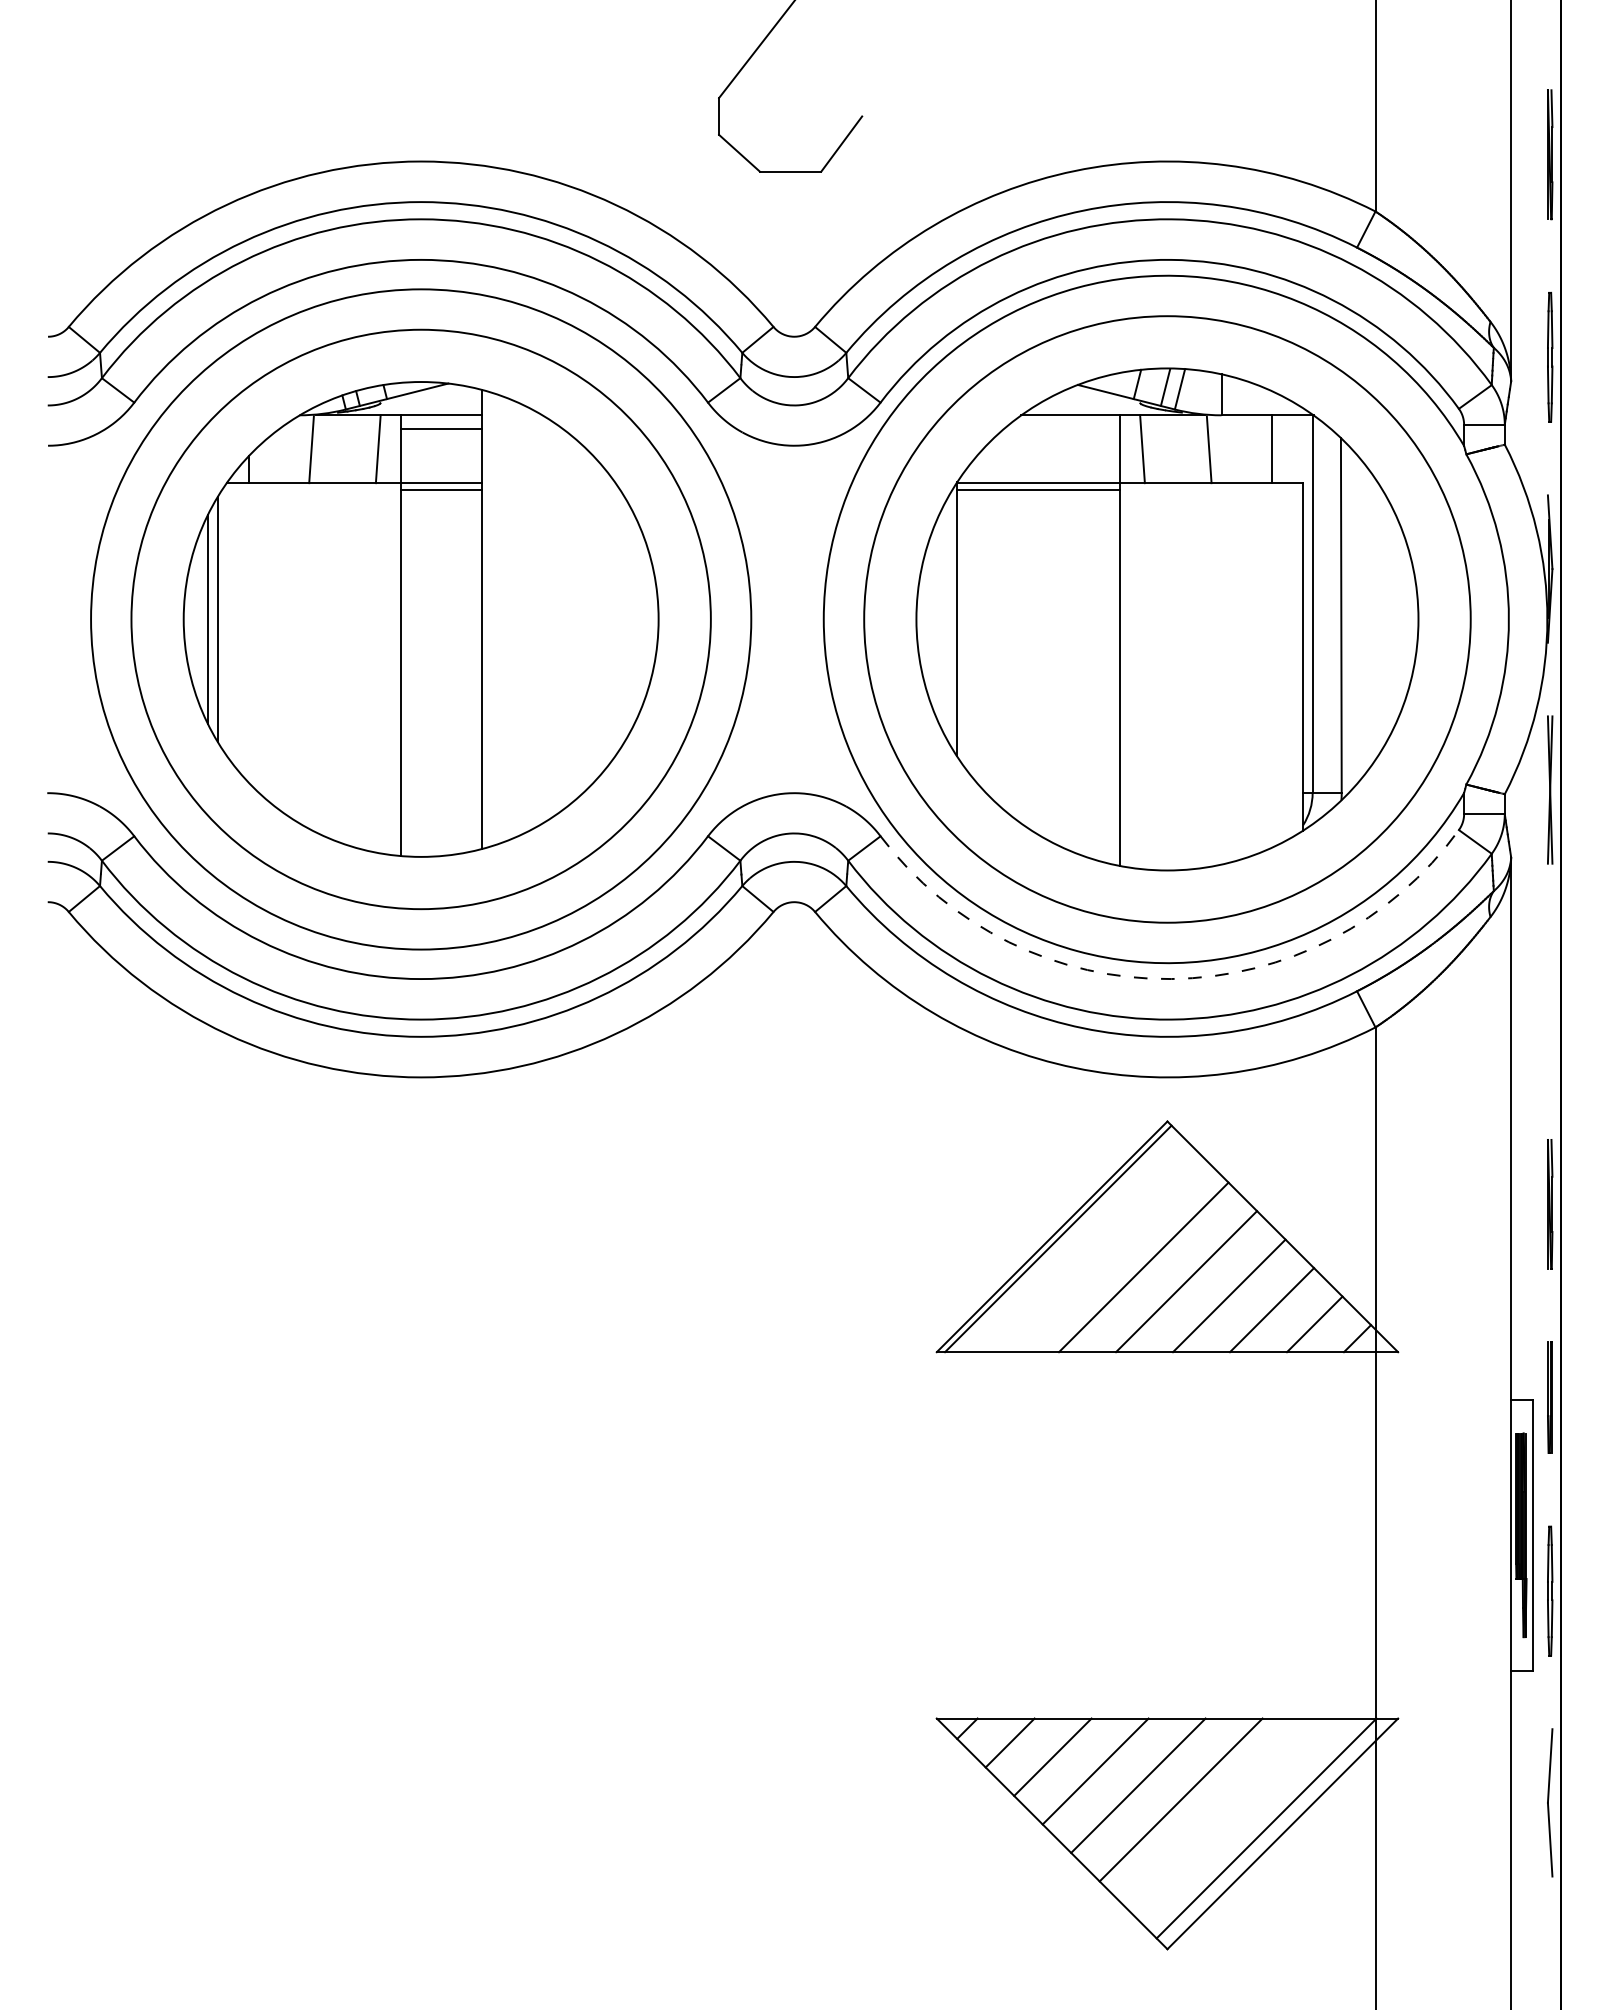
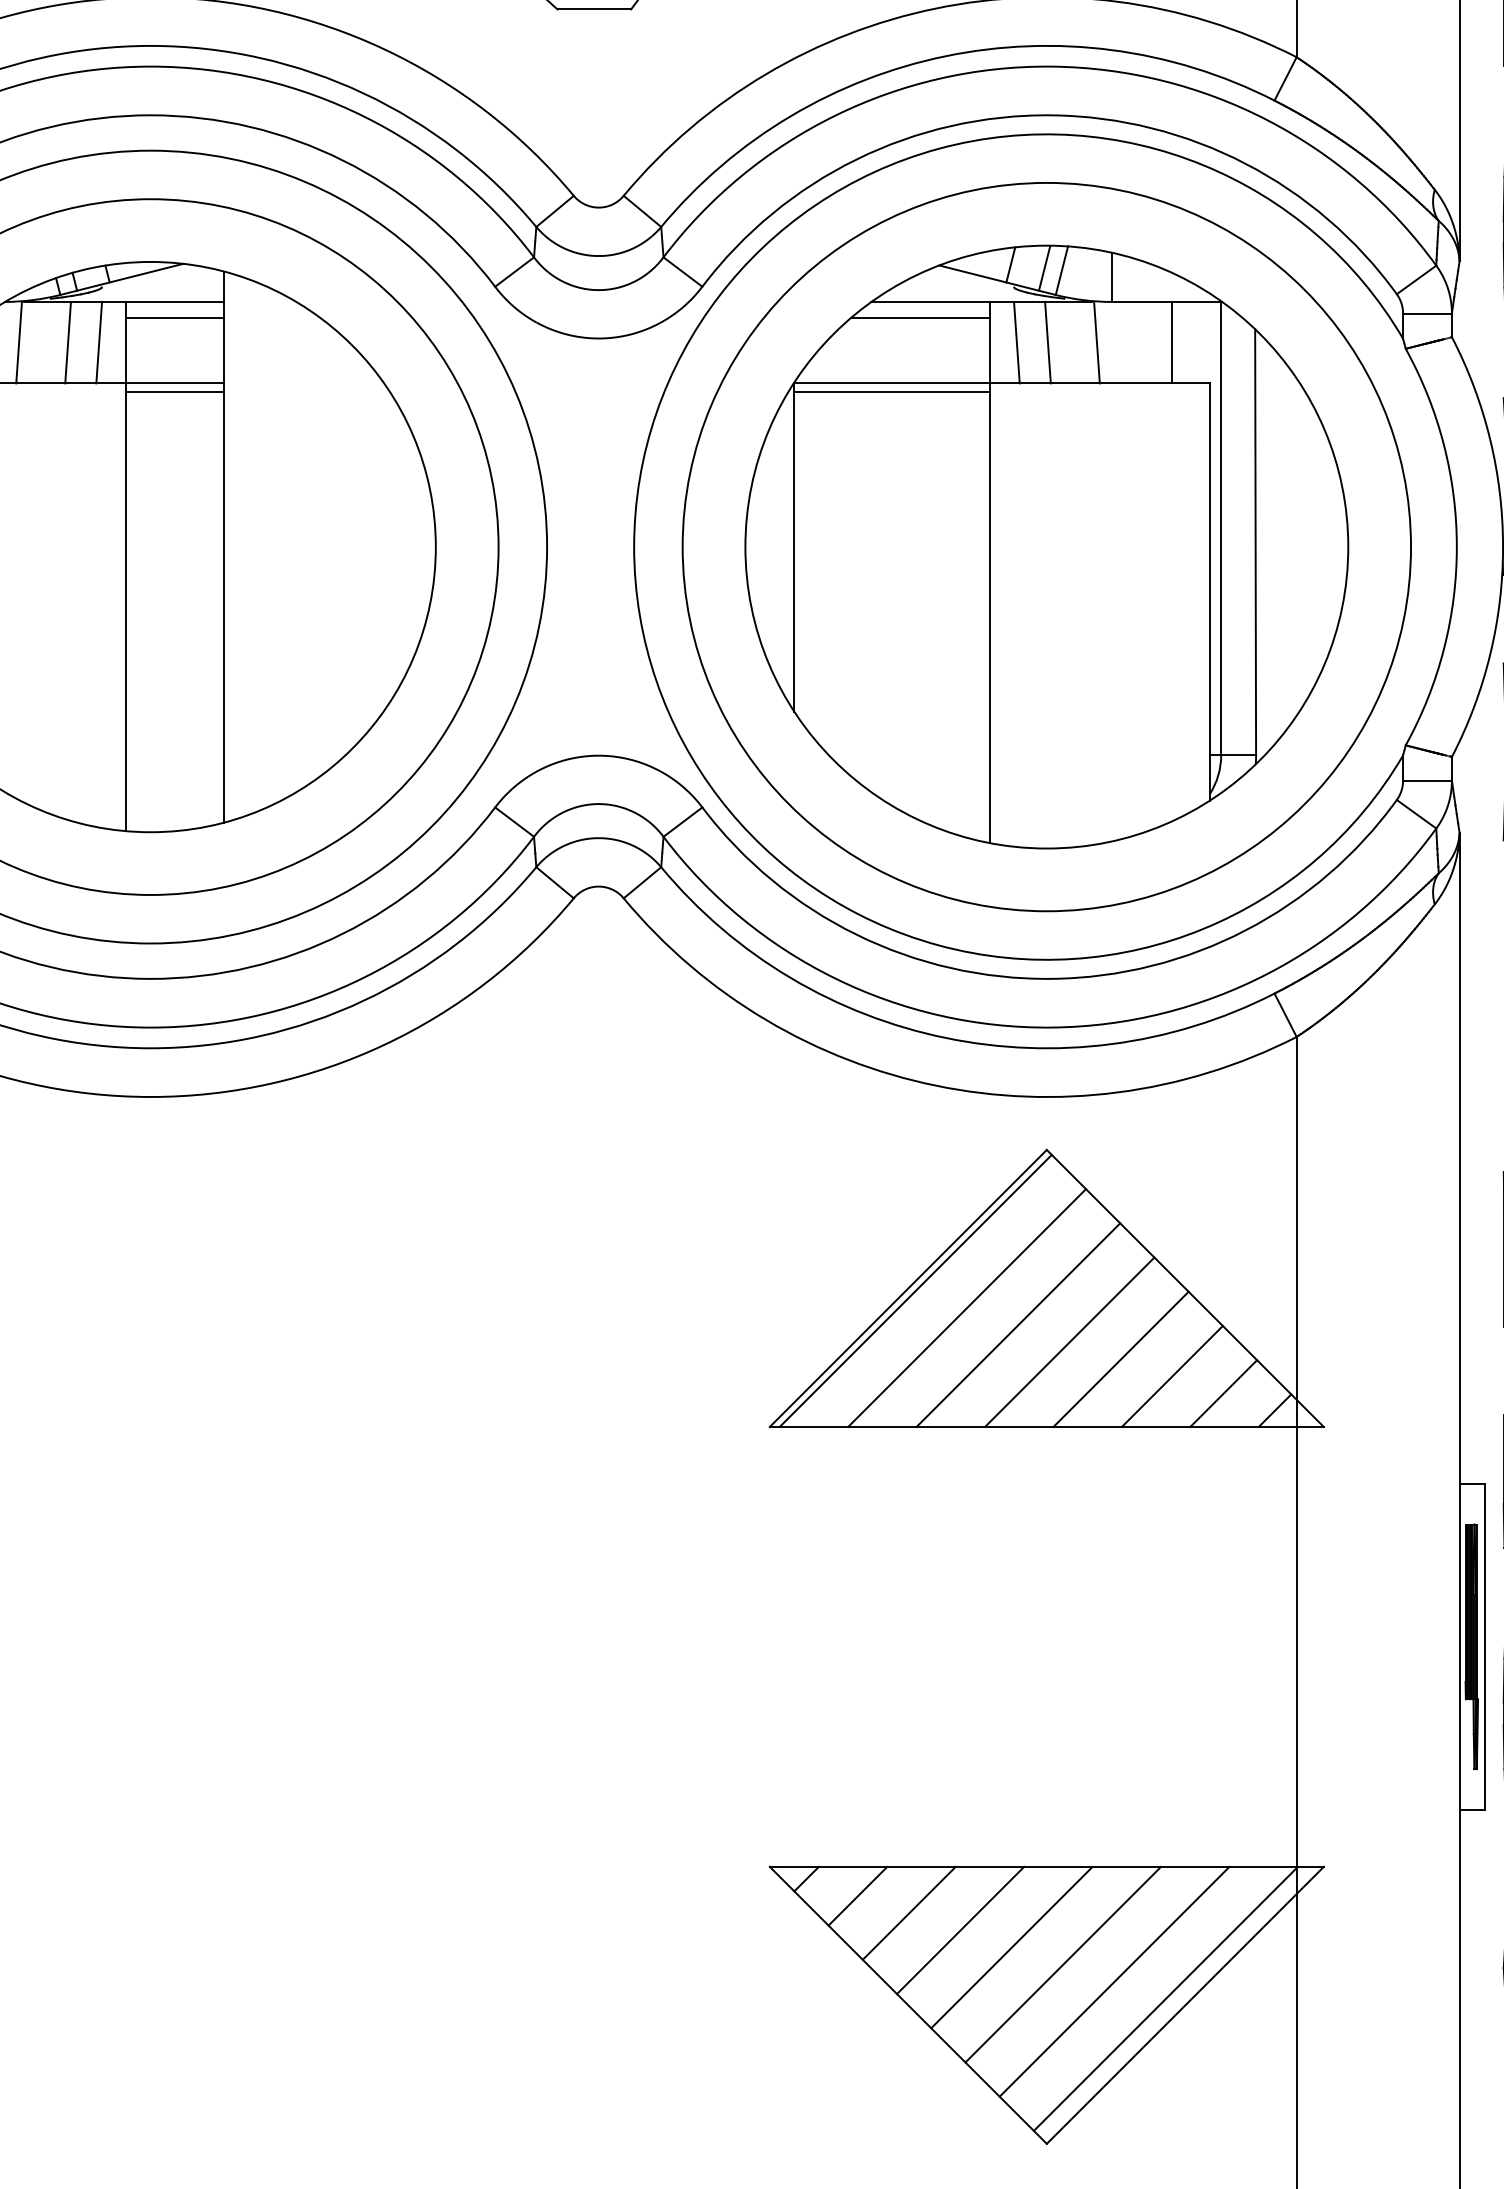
line: (1061, 428) -> (919, 317), added
line: (352, 449) -> (68, 343), added
line: (1168, 449) -> (1048, 343), added
arc: (1171, 979) -> (1051, 979), dashed -> solid
line: (1101, 1253) -> (967, 1308), added
line: (1223, 1813) -> (1114, 1980), added

